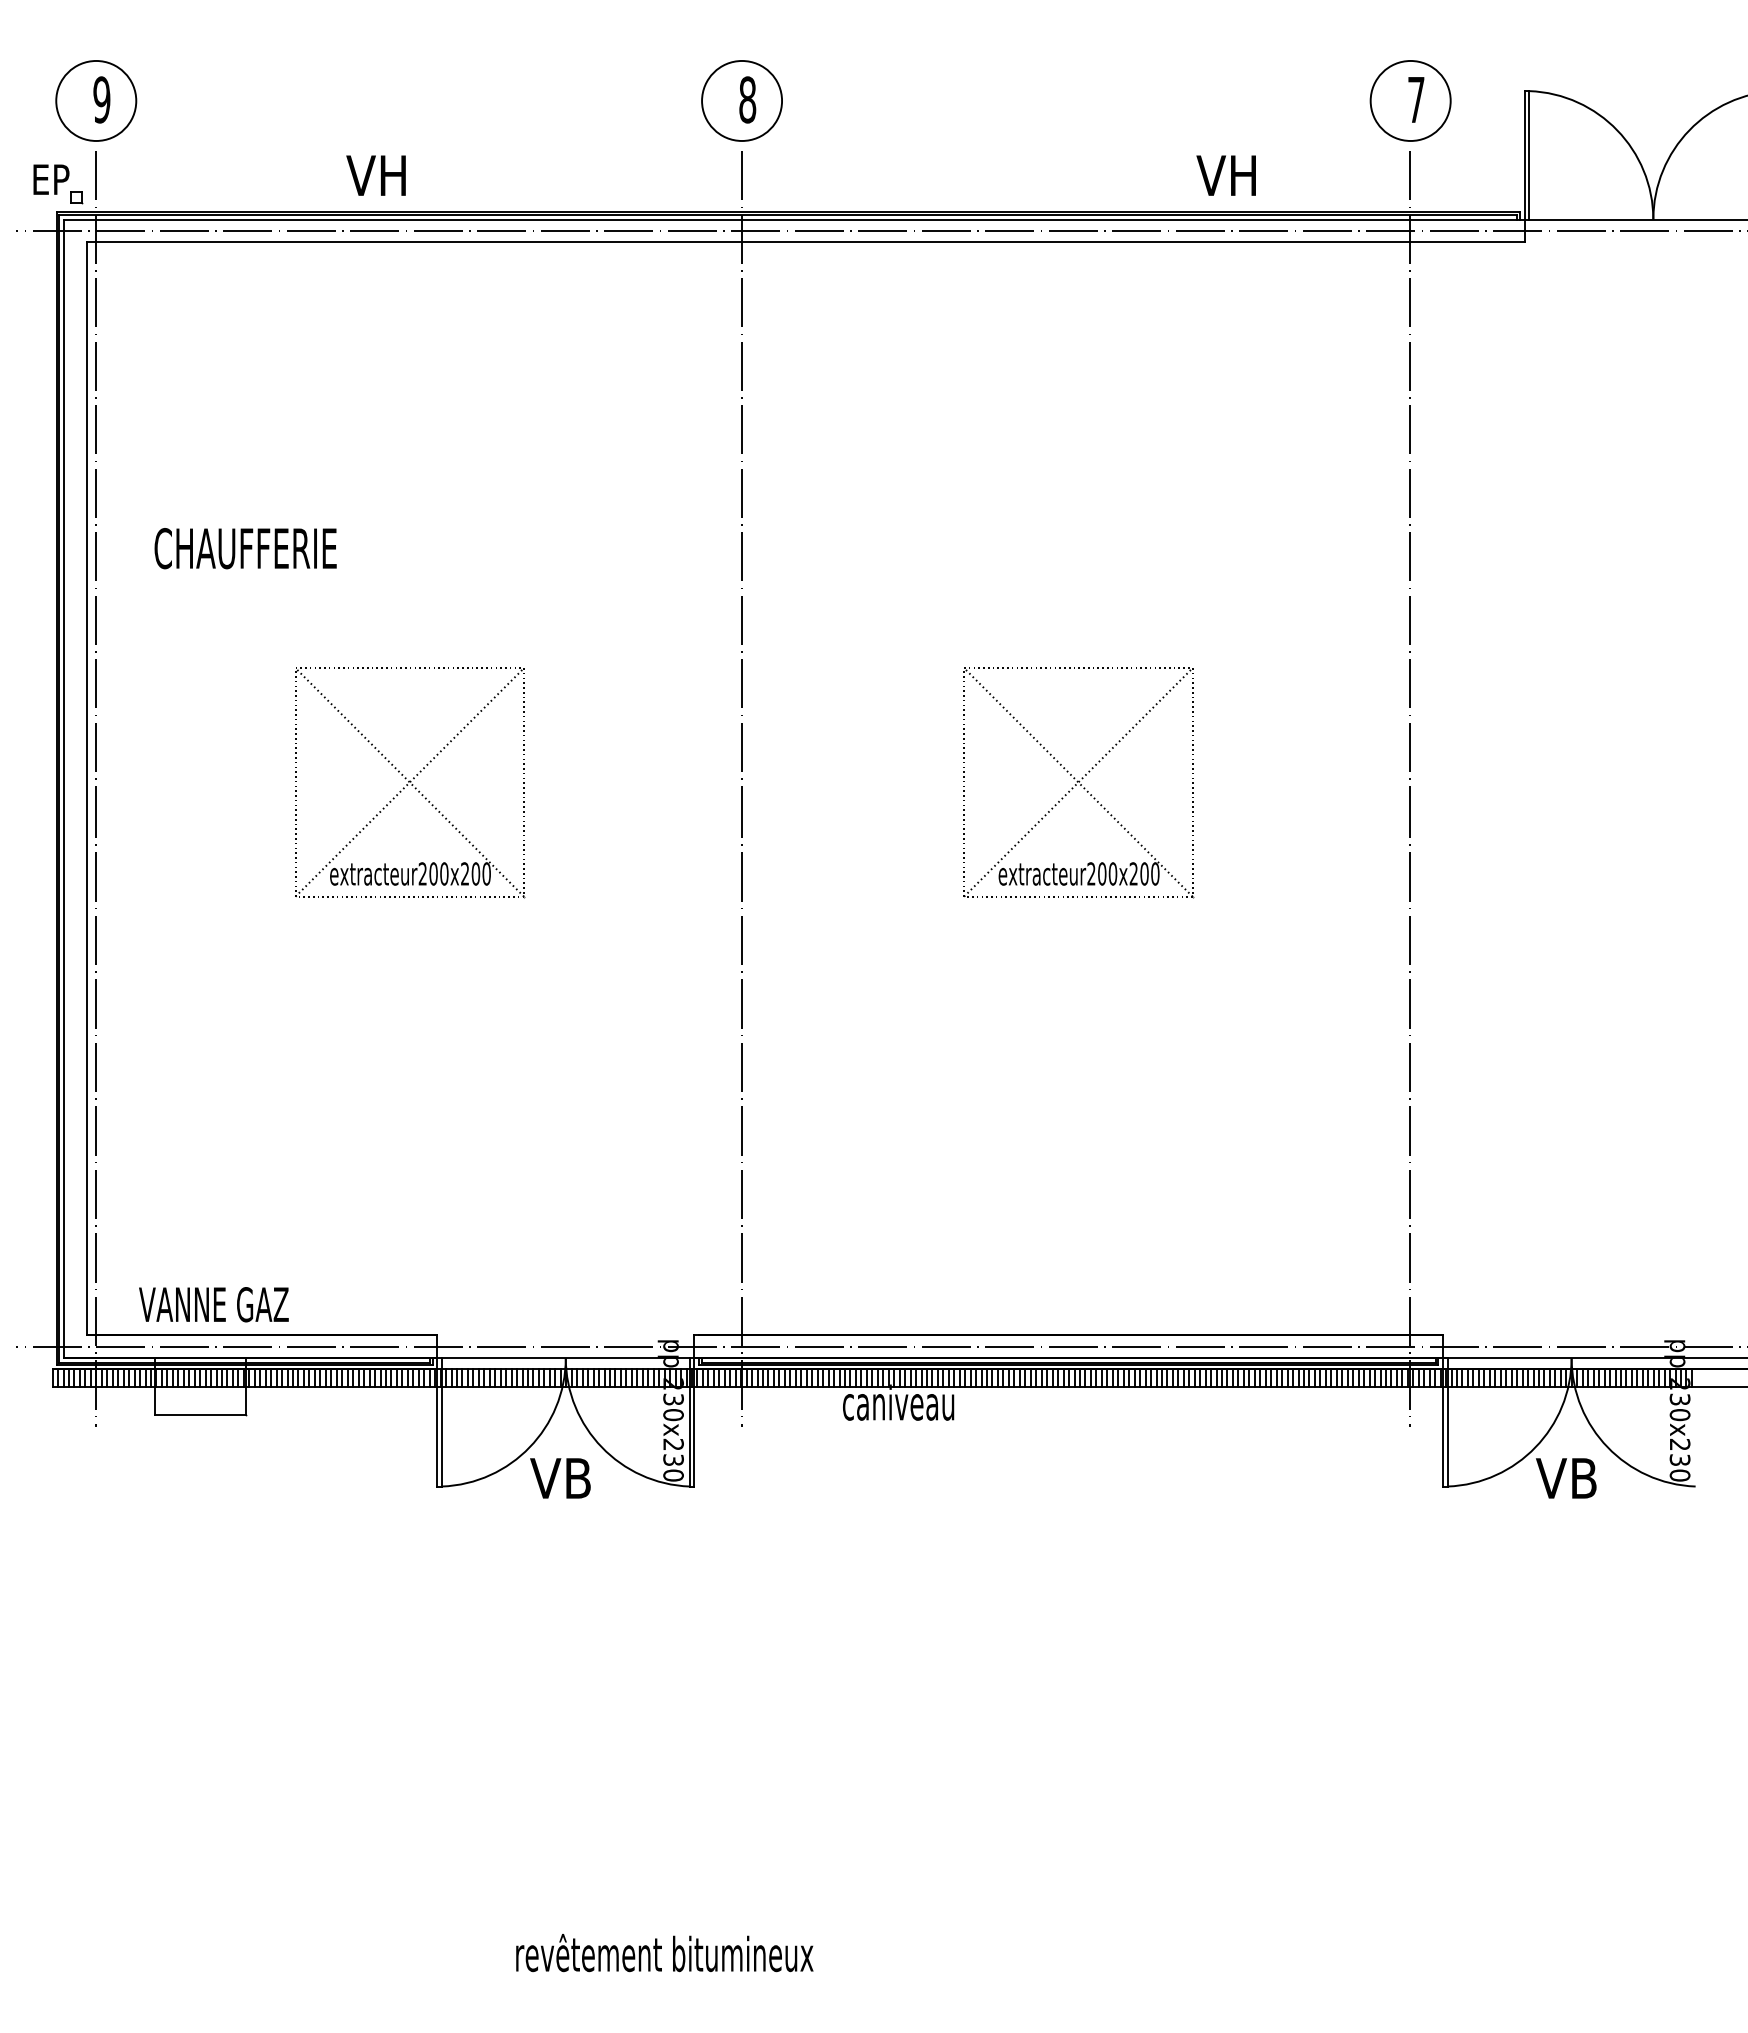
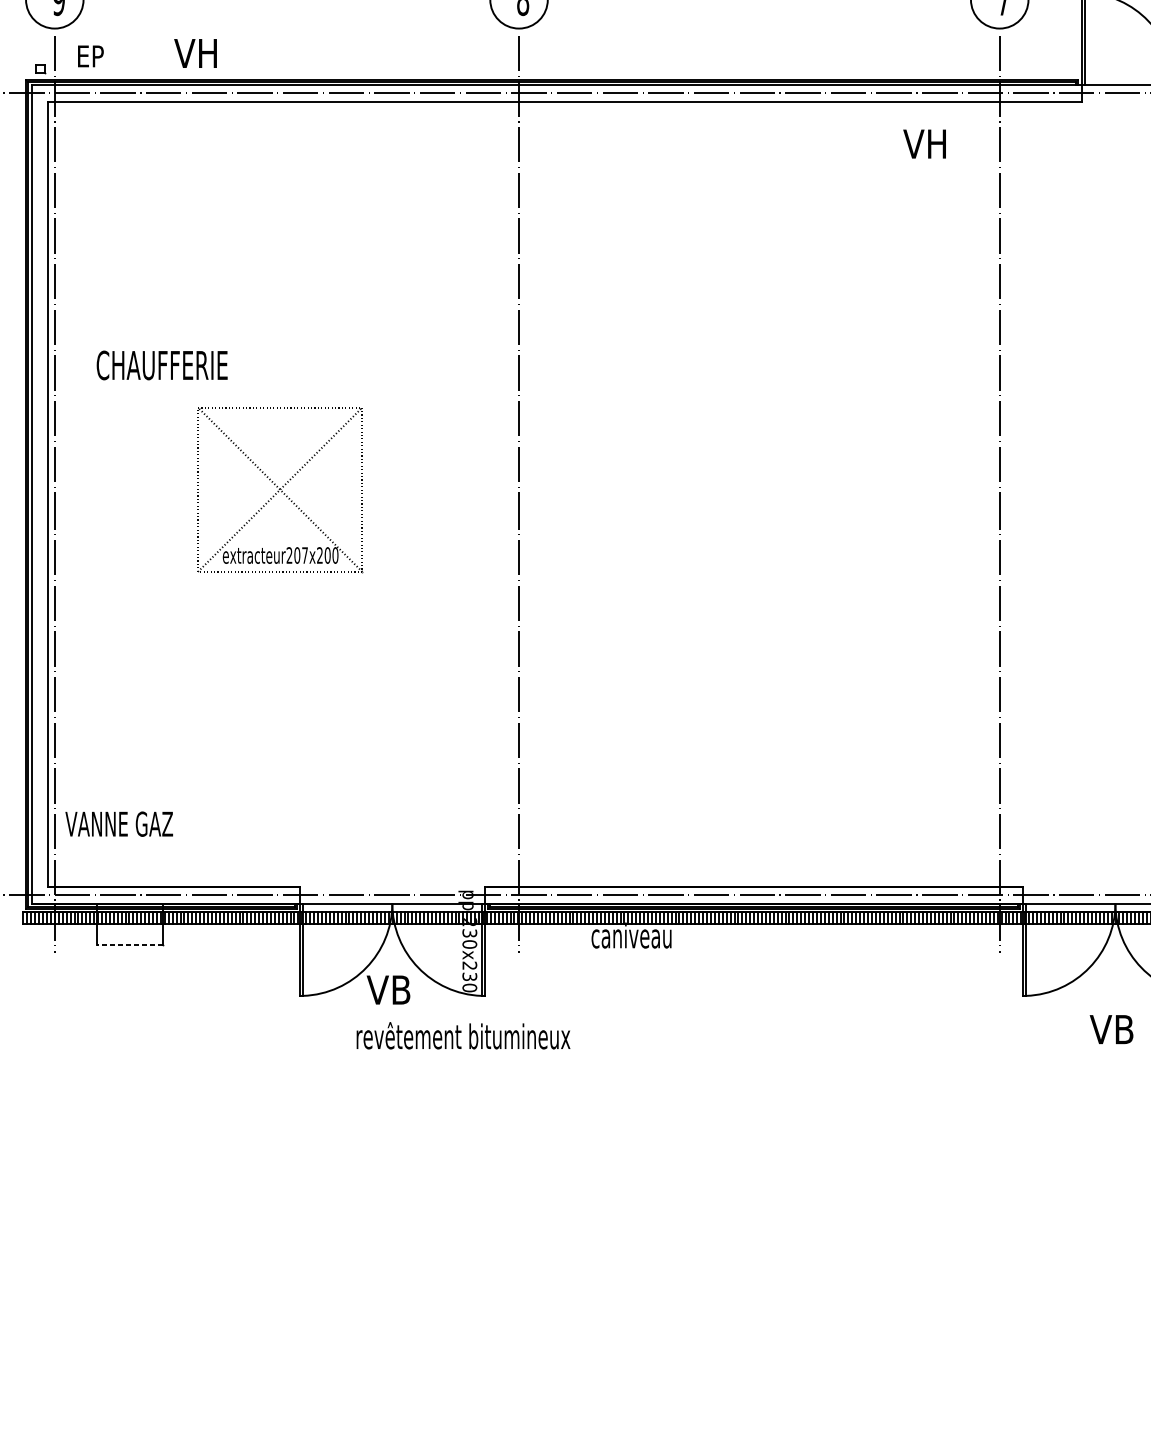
text: (375, 175) -> (195, 53), moved
text: (1225, 175) -> (924, 143), moved
text: (51, 179) -> (90, 56), moved
text: (245, 548) -> (162, 365), moved
part: (1078, 782) -> (760, 489), removed
text: (444, 873) -> (305, 555), extracteur200x200 -> extracteur207x200
text: (213, 1304) -> (118, 824), moved
line: (200, 1415) -> (129, 944), solid -> dashed
text: (1566, 1478) -> (1111, 1029), moved
text: (664, 1953) -> (463, 1036), moved

